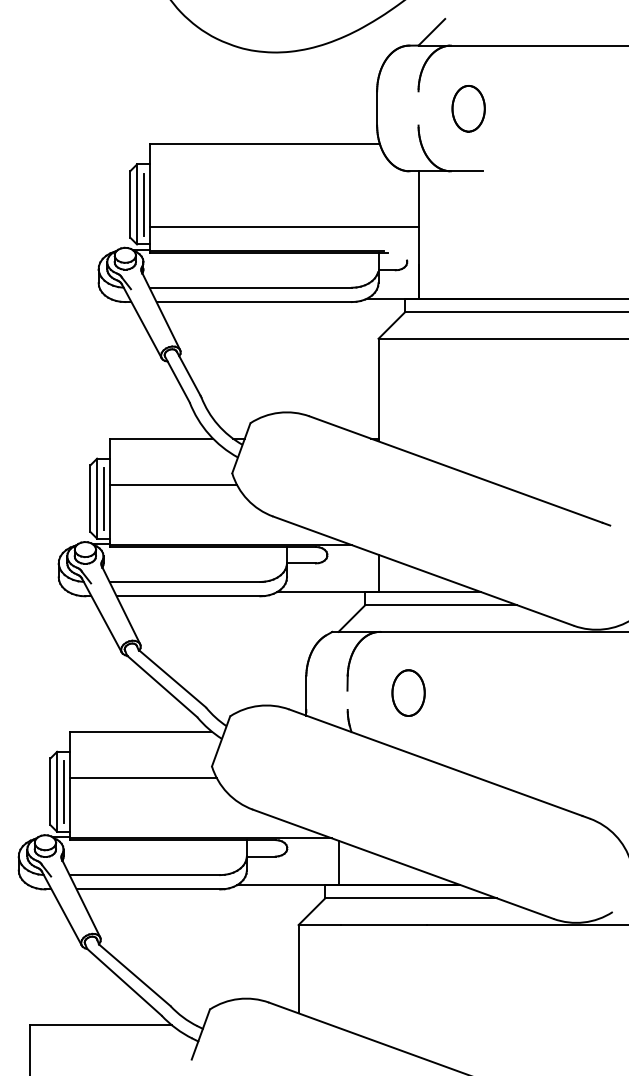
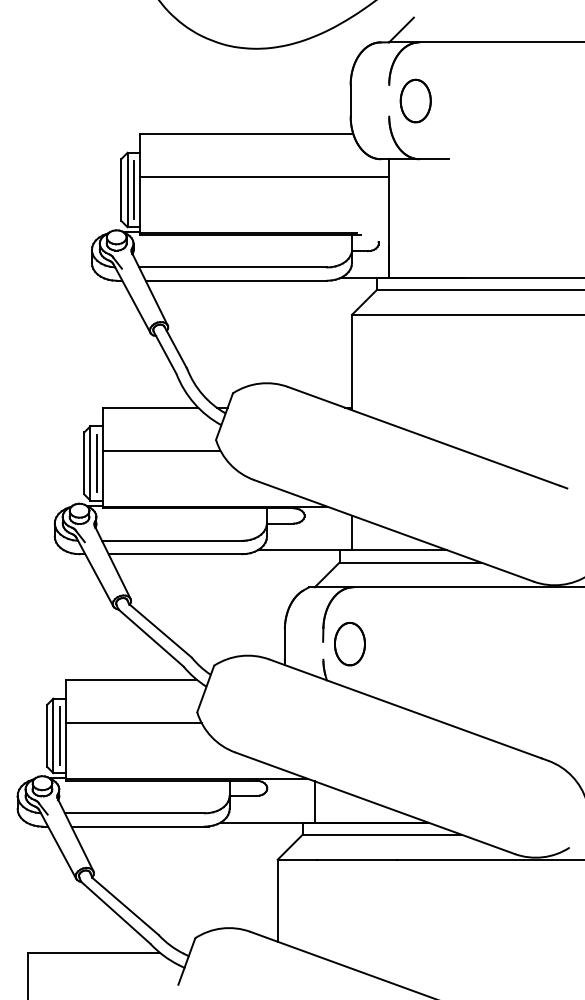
part: (468, 108) -> (415, 100), moved
line: (284, 227) -> (264, 177), moved
part: (408, 693) -> (349, 644), moved

